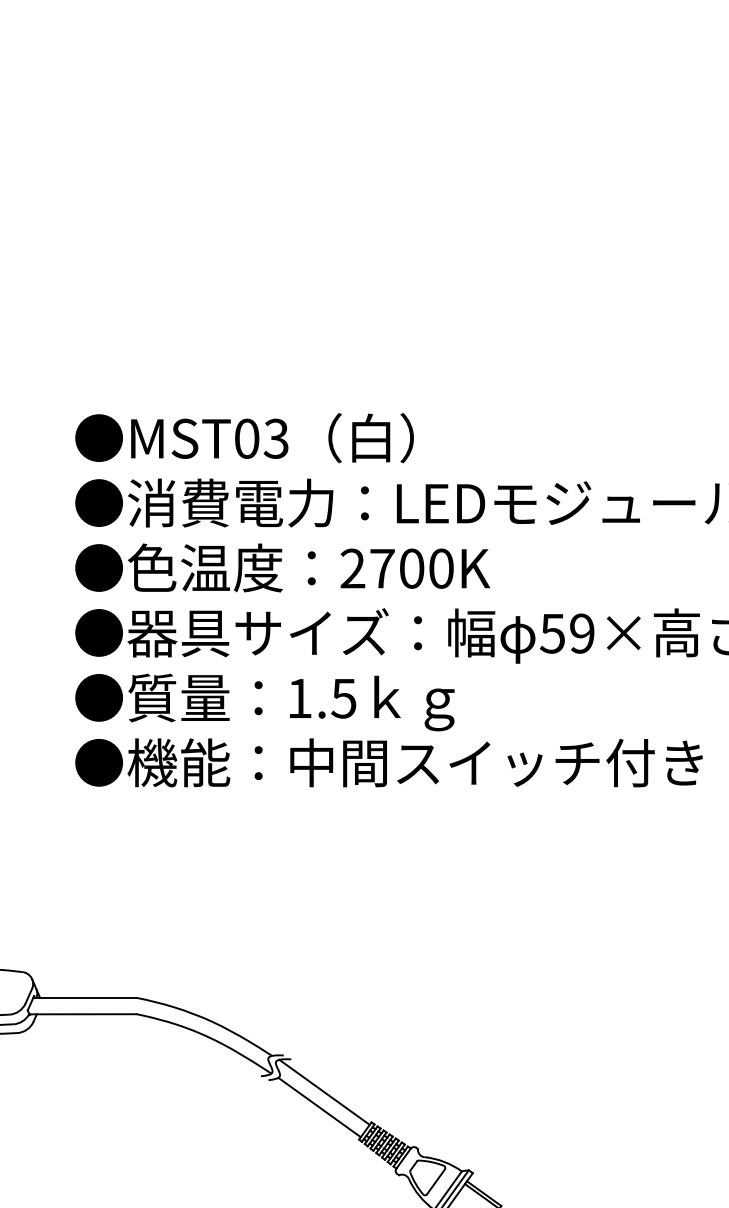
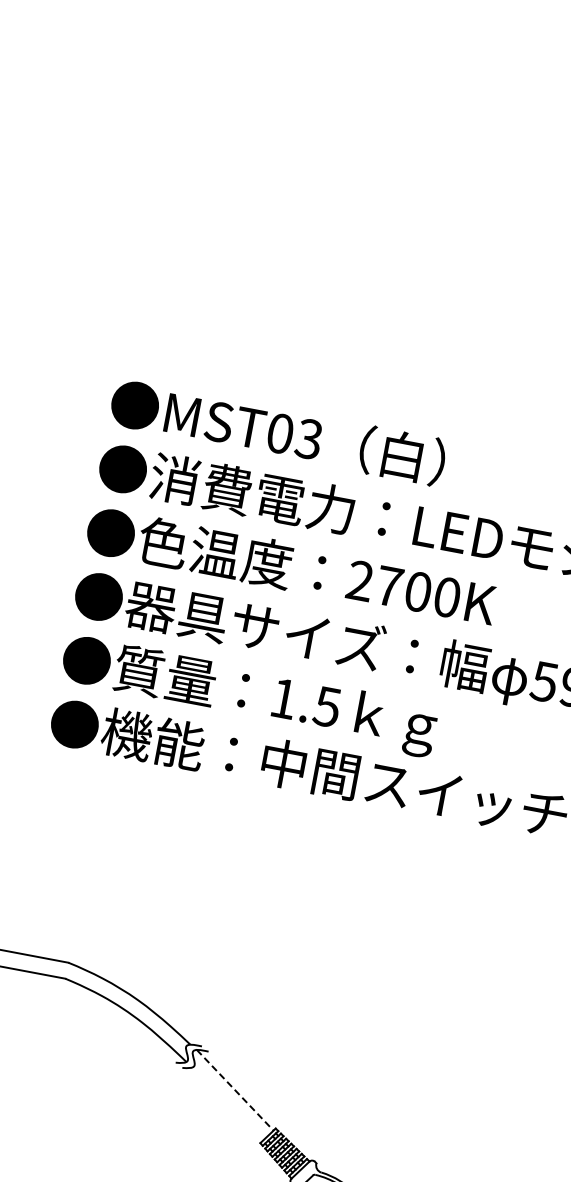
line: (324, 1092) -> (235, 1090), solid -> dashed
line: (319, 1107) -> (227, 1104), removed

